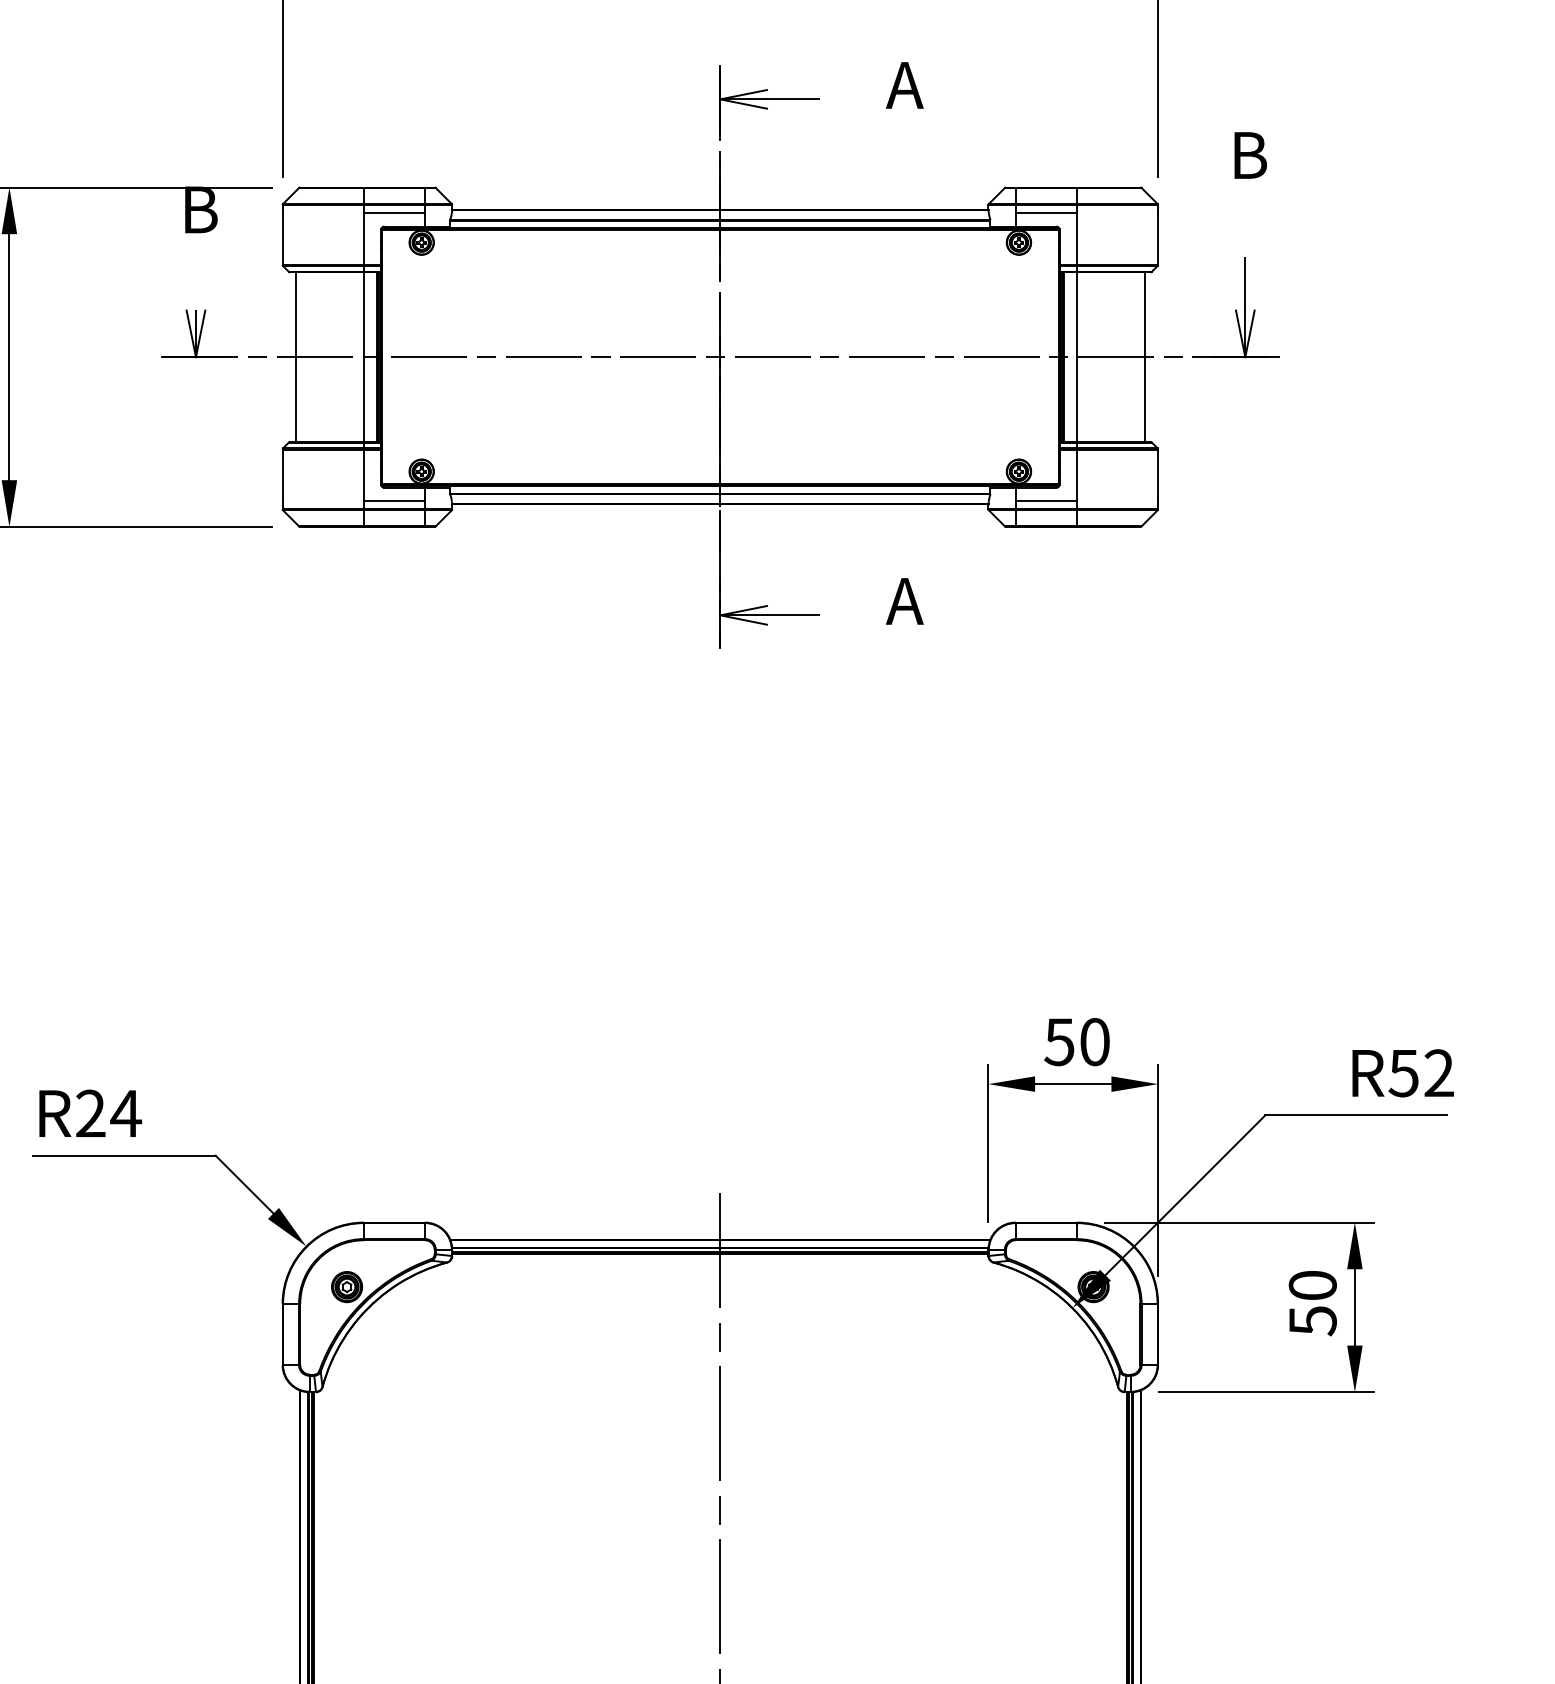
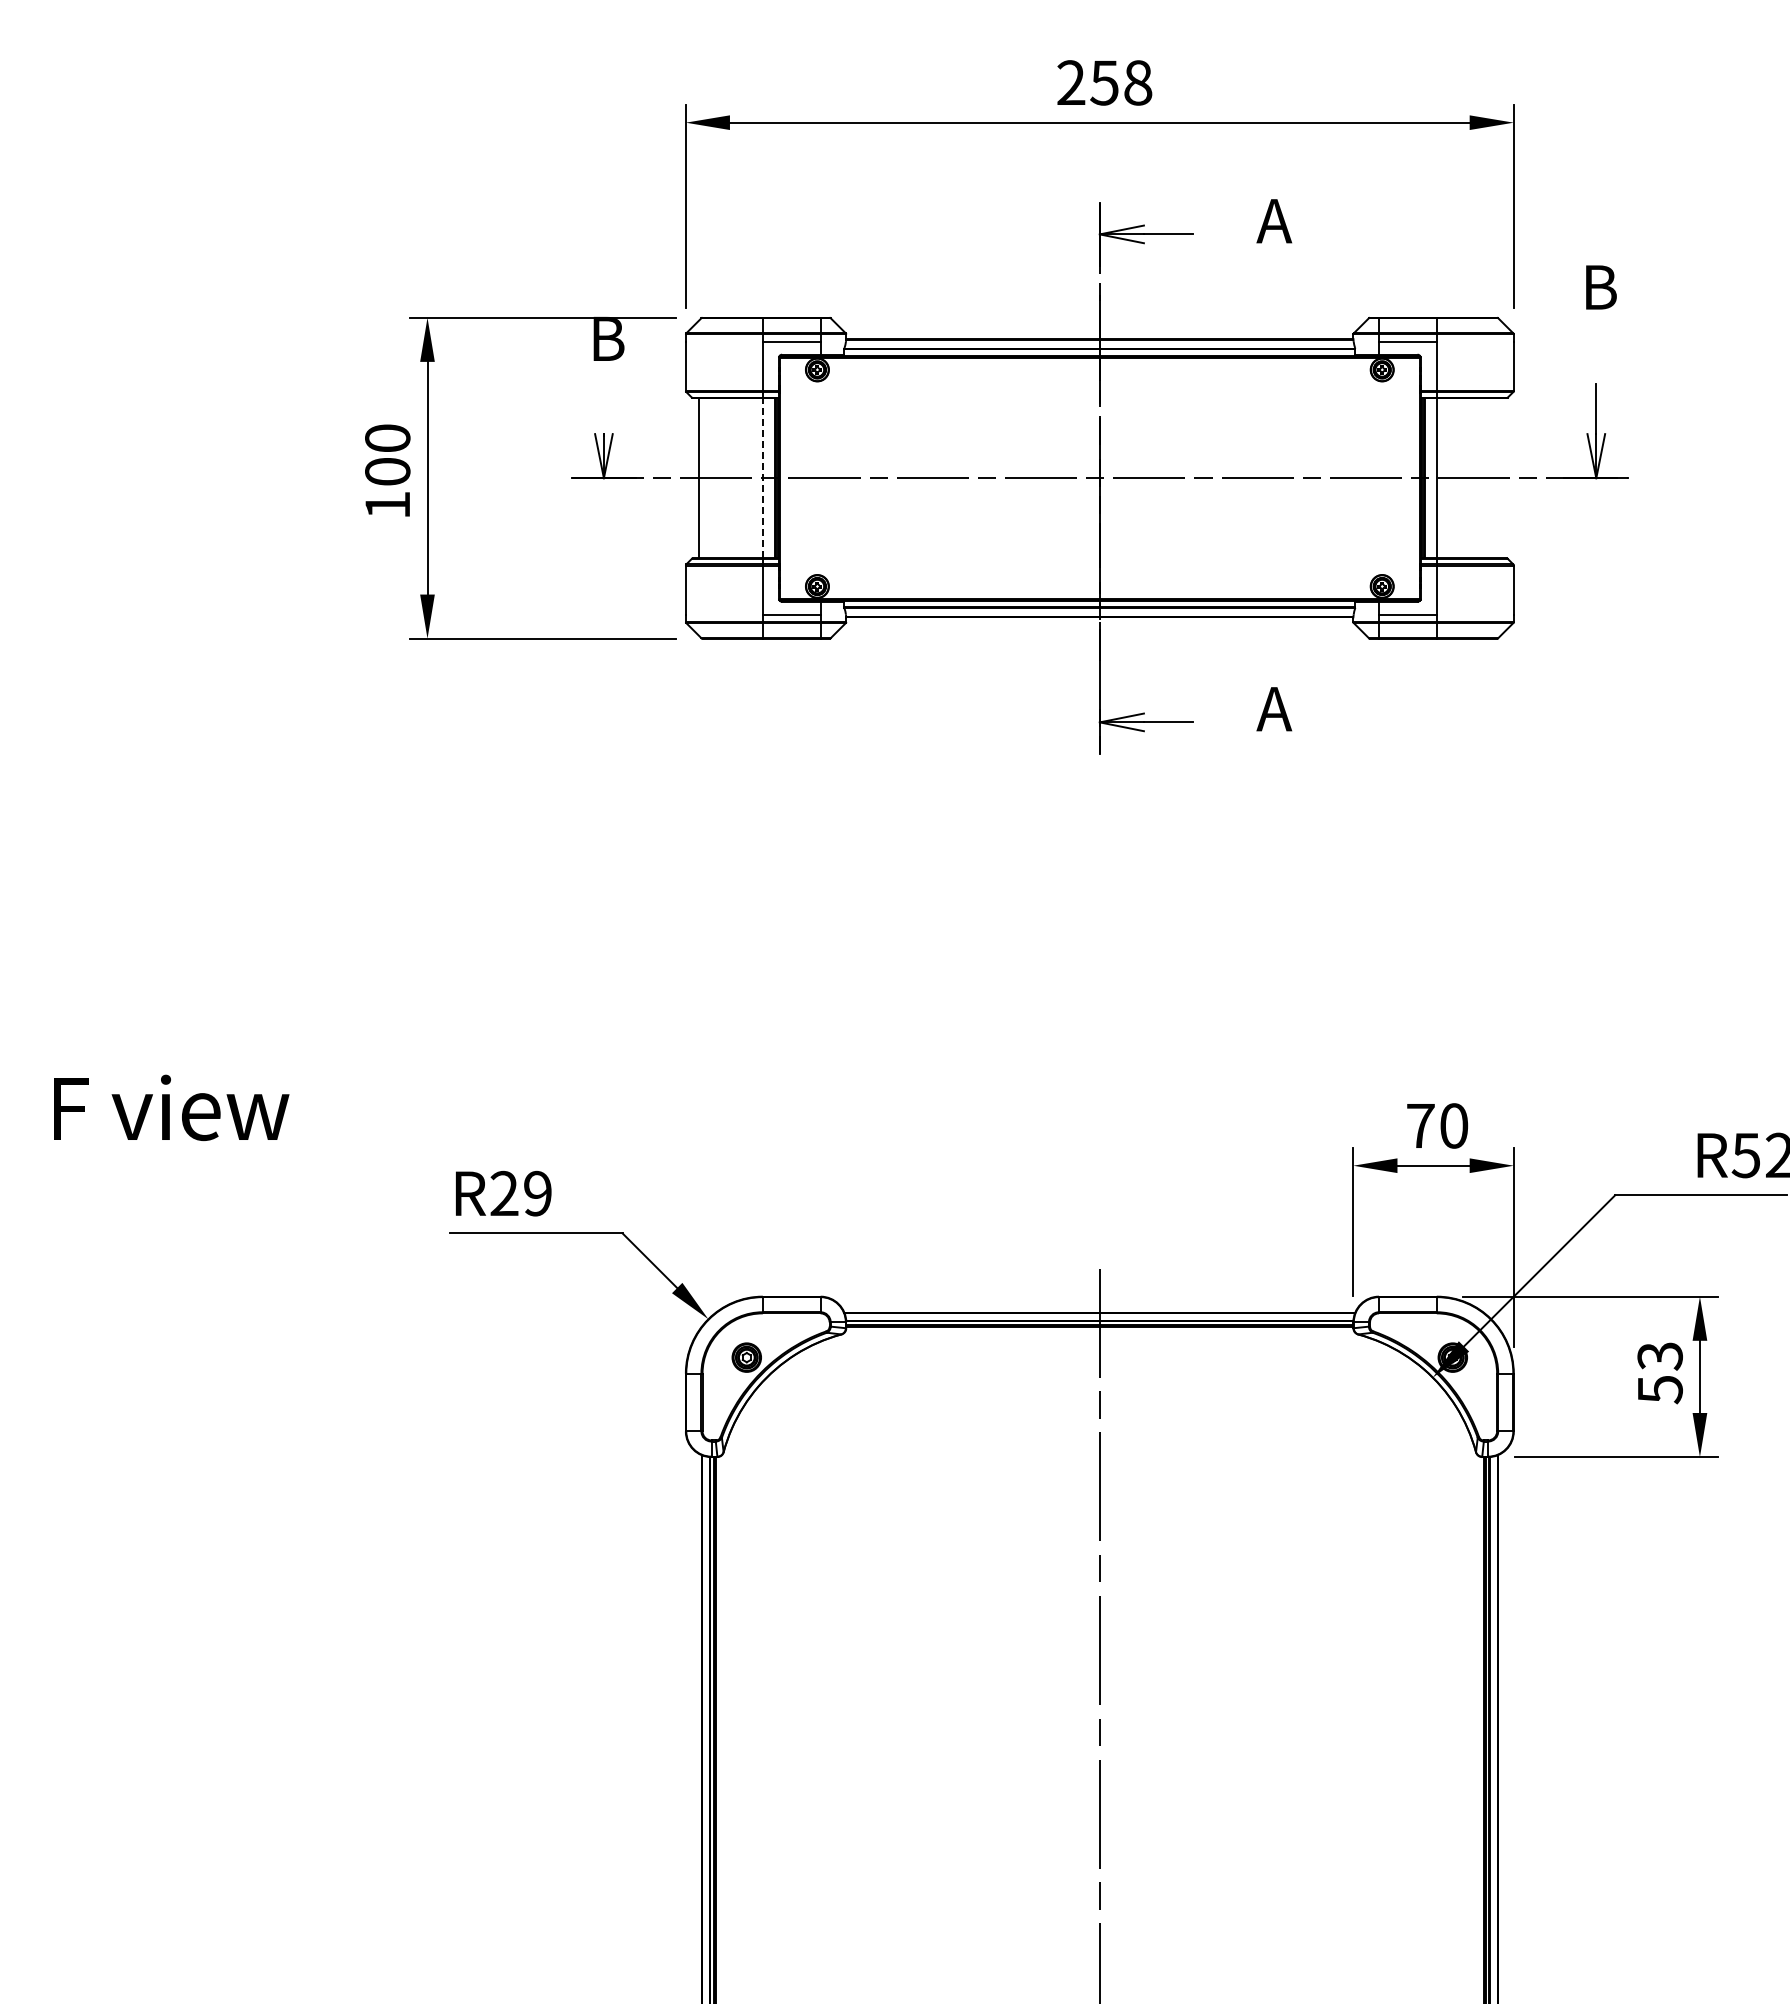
line: (363, 356) -> (762, 477), solid -> dashed
line: (1144, 357) -> (1500, 478), removed
text: (1059, 1042) -> (1420, 1126), 50 -> 70
text: (125, 1113) -> (537, 1193), R24 -> R29
text: (1312, 1285) -> (1659, 1356), 50 -> 53

